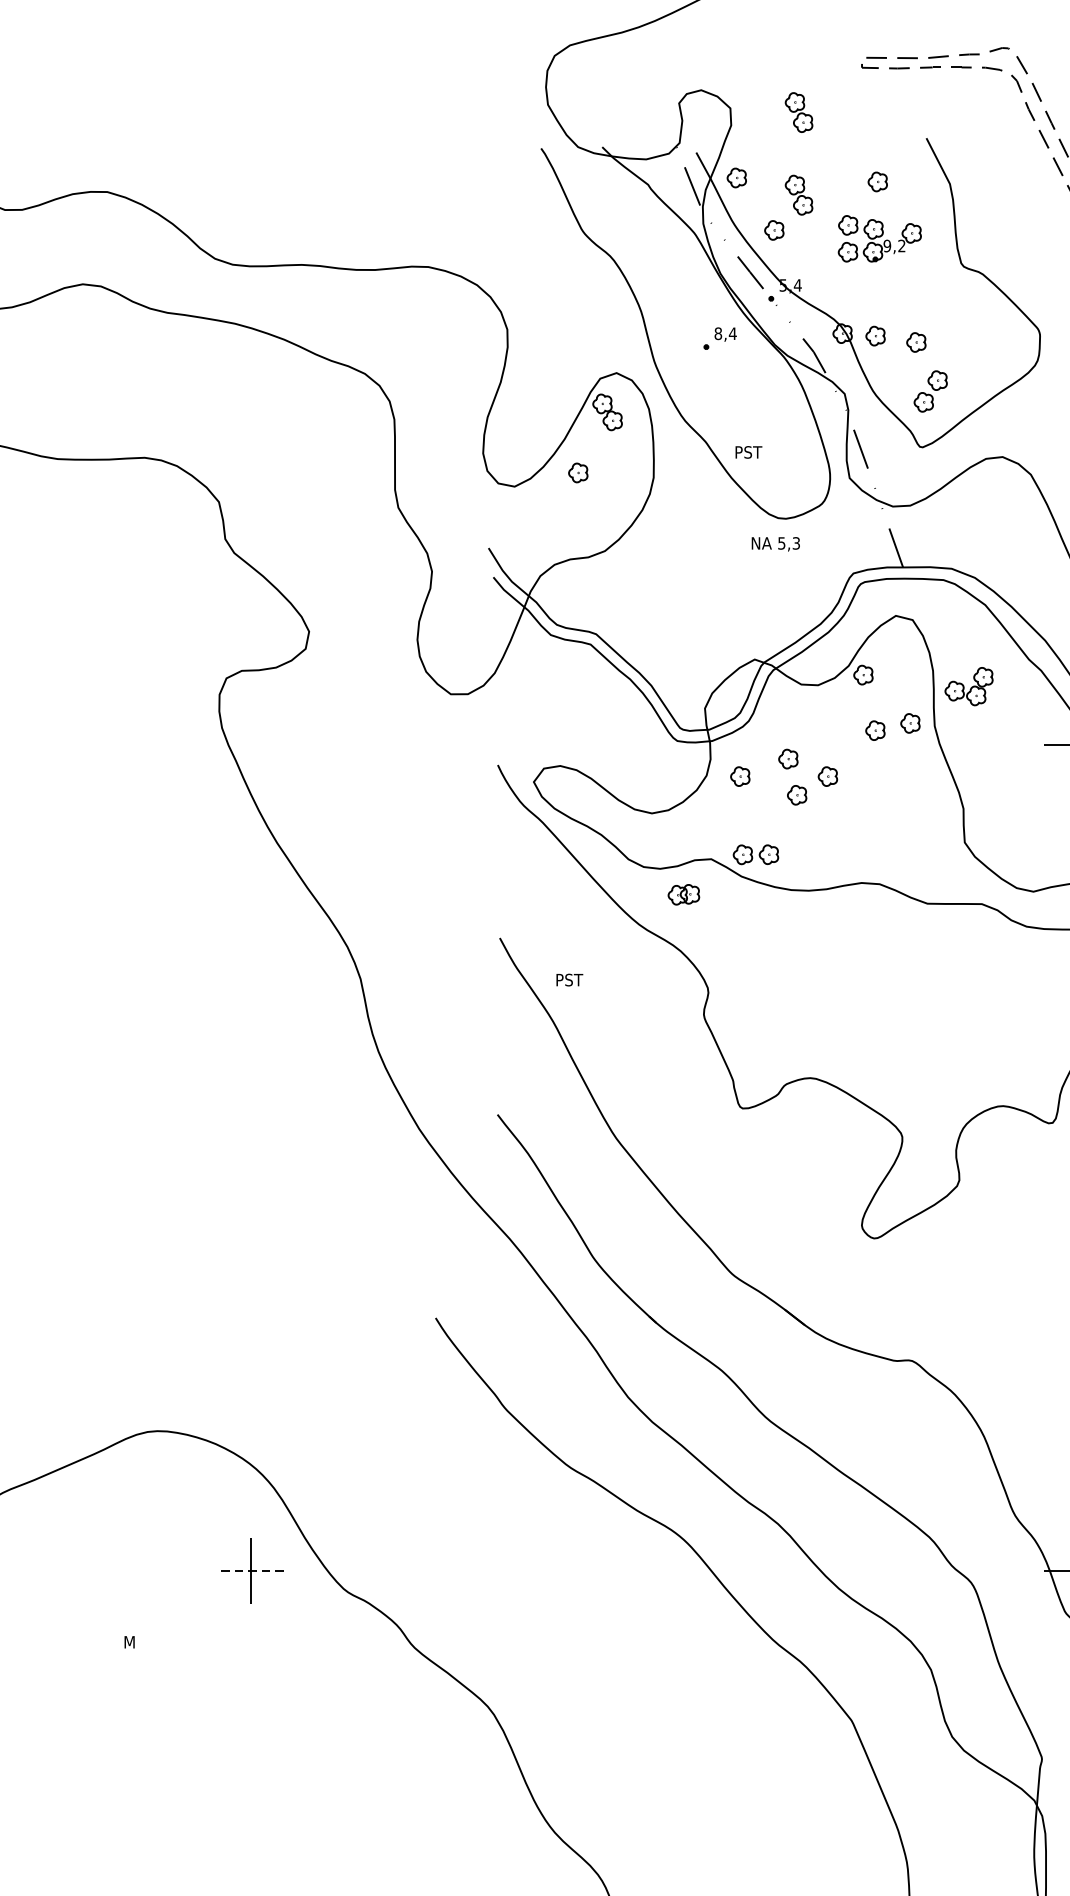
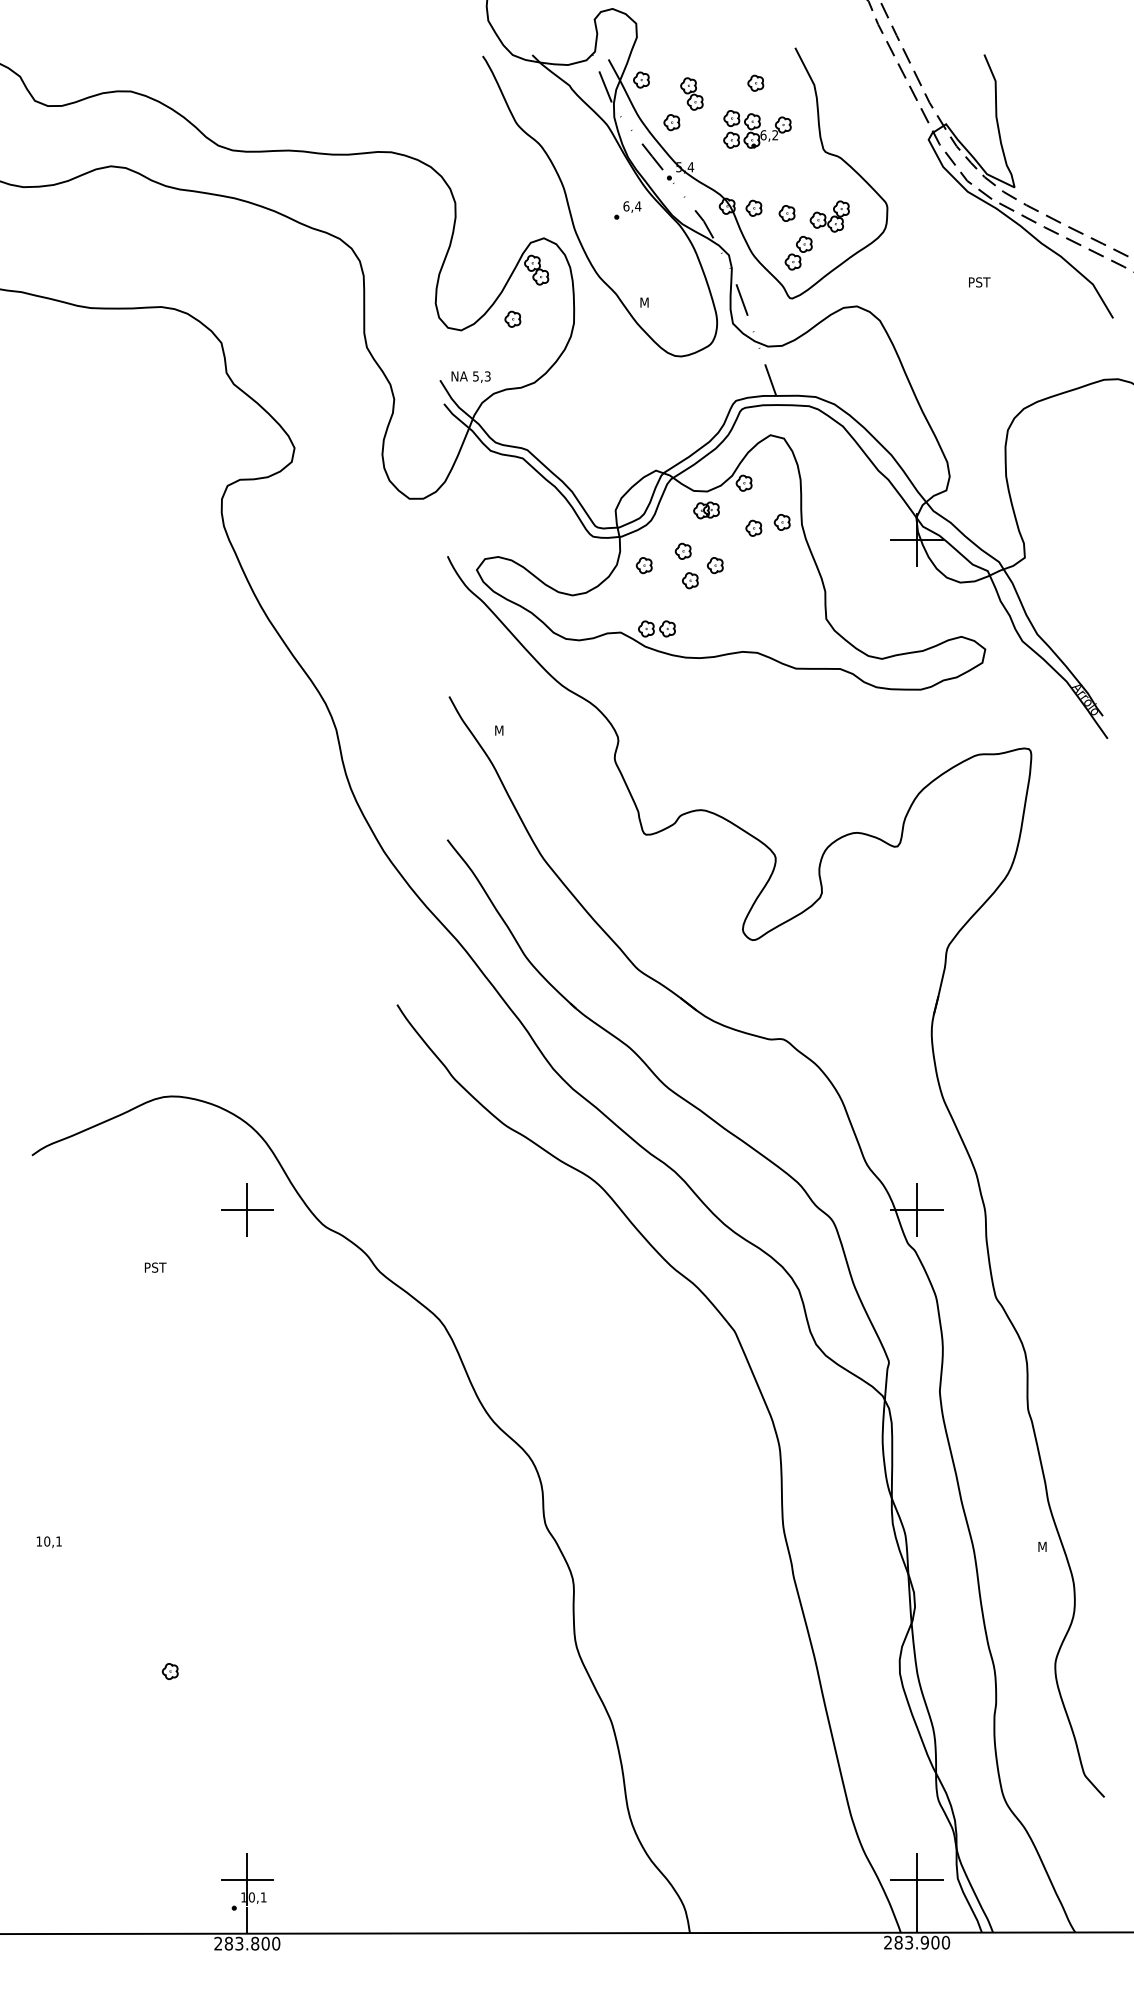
part: (798, 111) -> (691, 26), removed
text: (887, 246) -> (763, 135), 9,2 -> 6,2
text: (718, 333) -> (626, 206), 8,4 -> 6,4
text: (749, 452) -> (651, 302), PST -> M
text: (775, 543) -> (470, 376), moved
part: (968, 686) -> (829, 216), moved
part: (683, 894) -> (706, 510), moved
text: (570, 979) -> (506, 730), PST -> M
line: (251, 1570) -> (247, 1209), dashed -> solid
text: (138, 1642) -> (156, 1267), M -> PST

